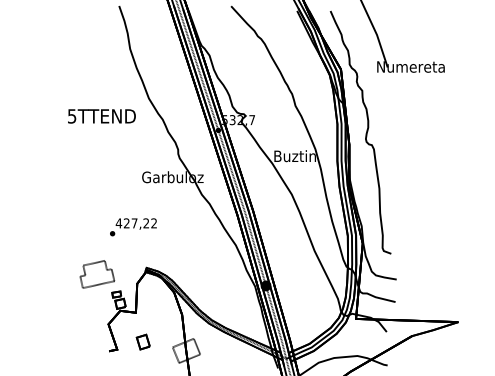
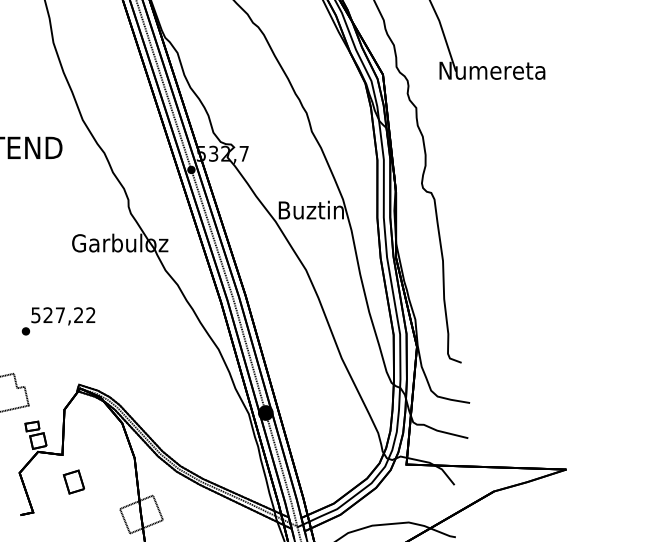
text: (118, 223) -> (35, 315), 427,22 -> 527,22
part: (142, 341) -> (72, 481), moved

